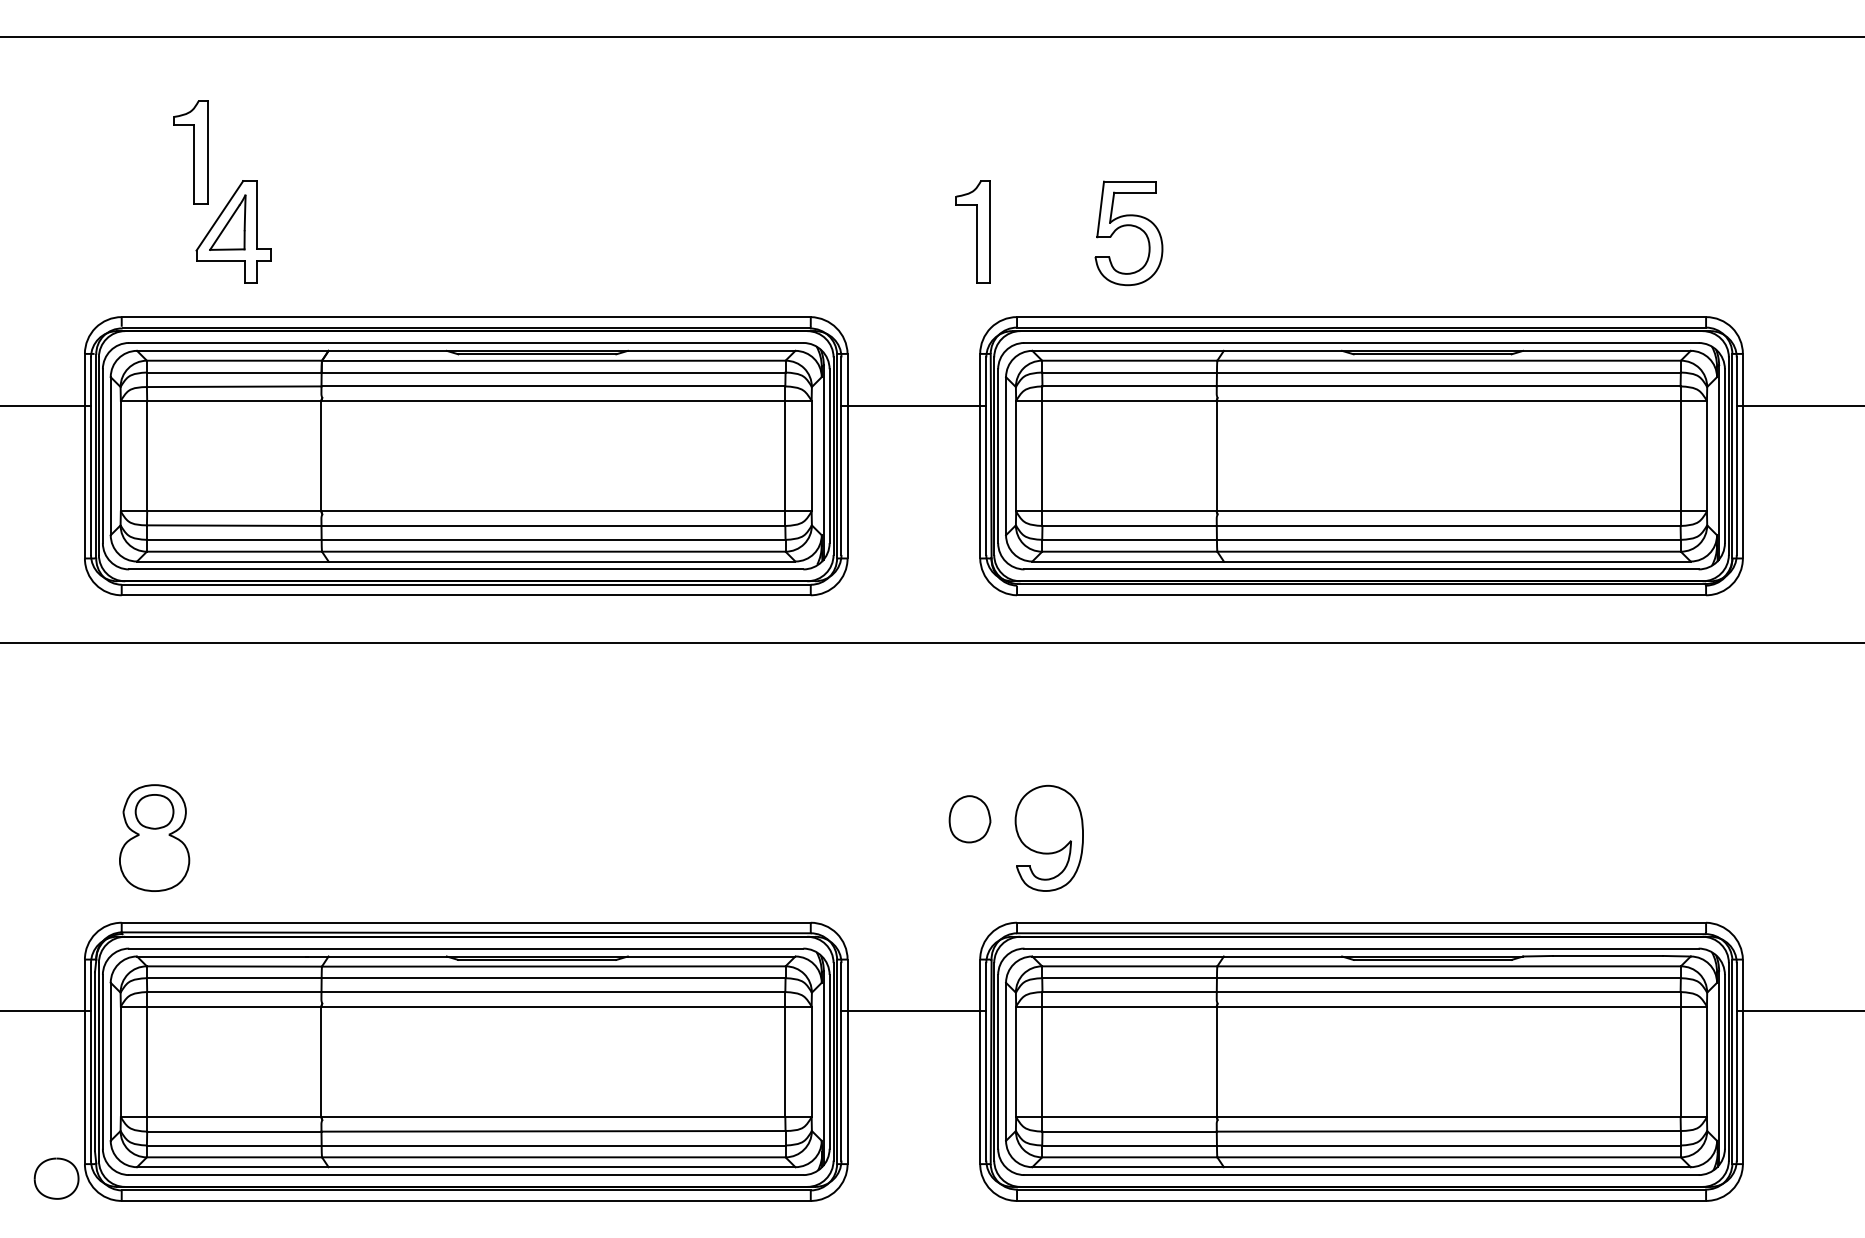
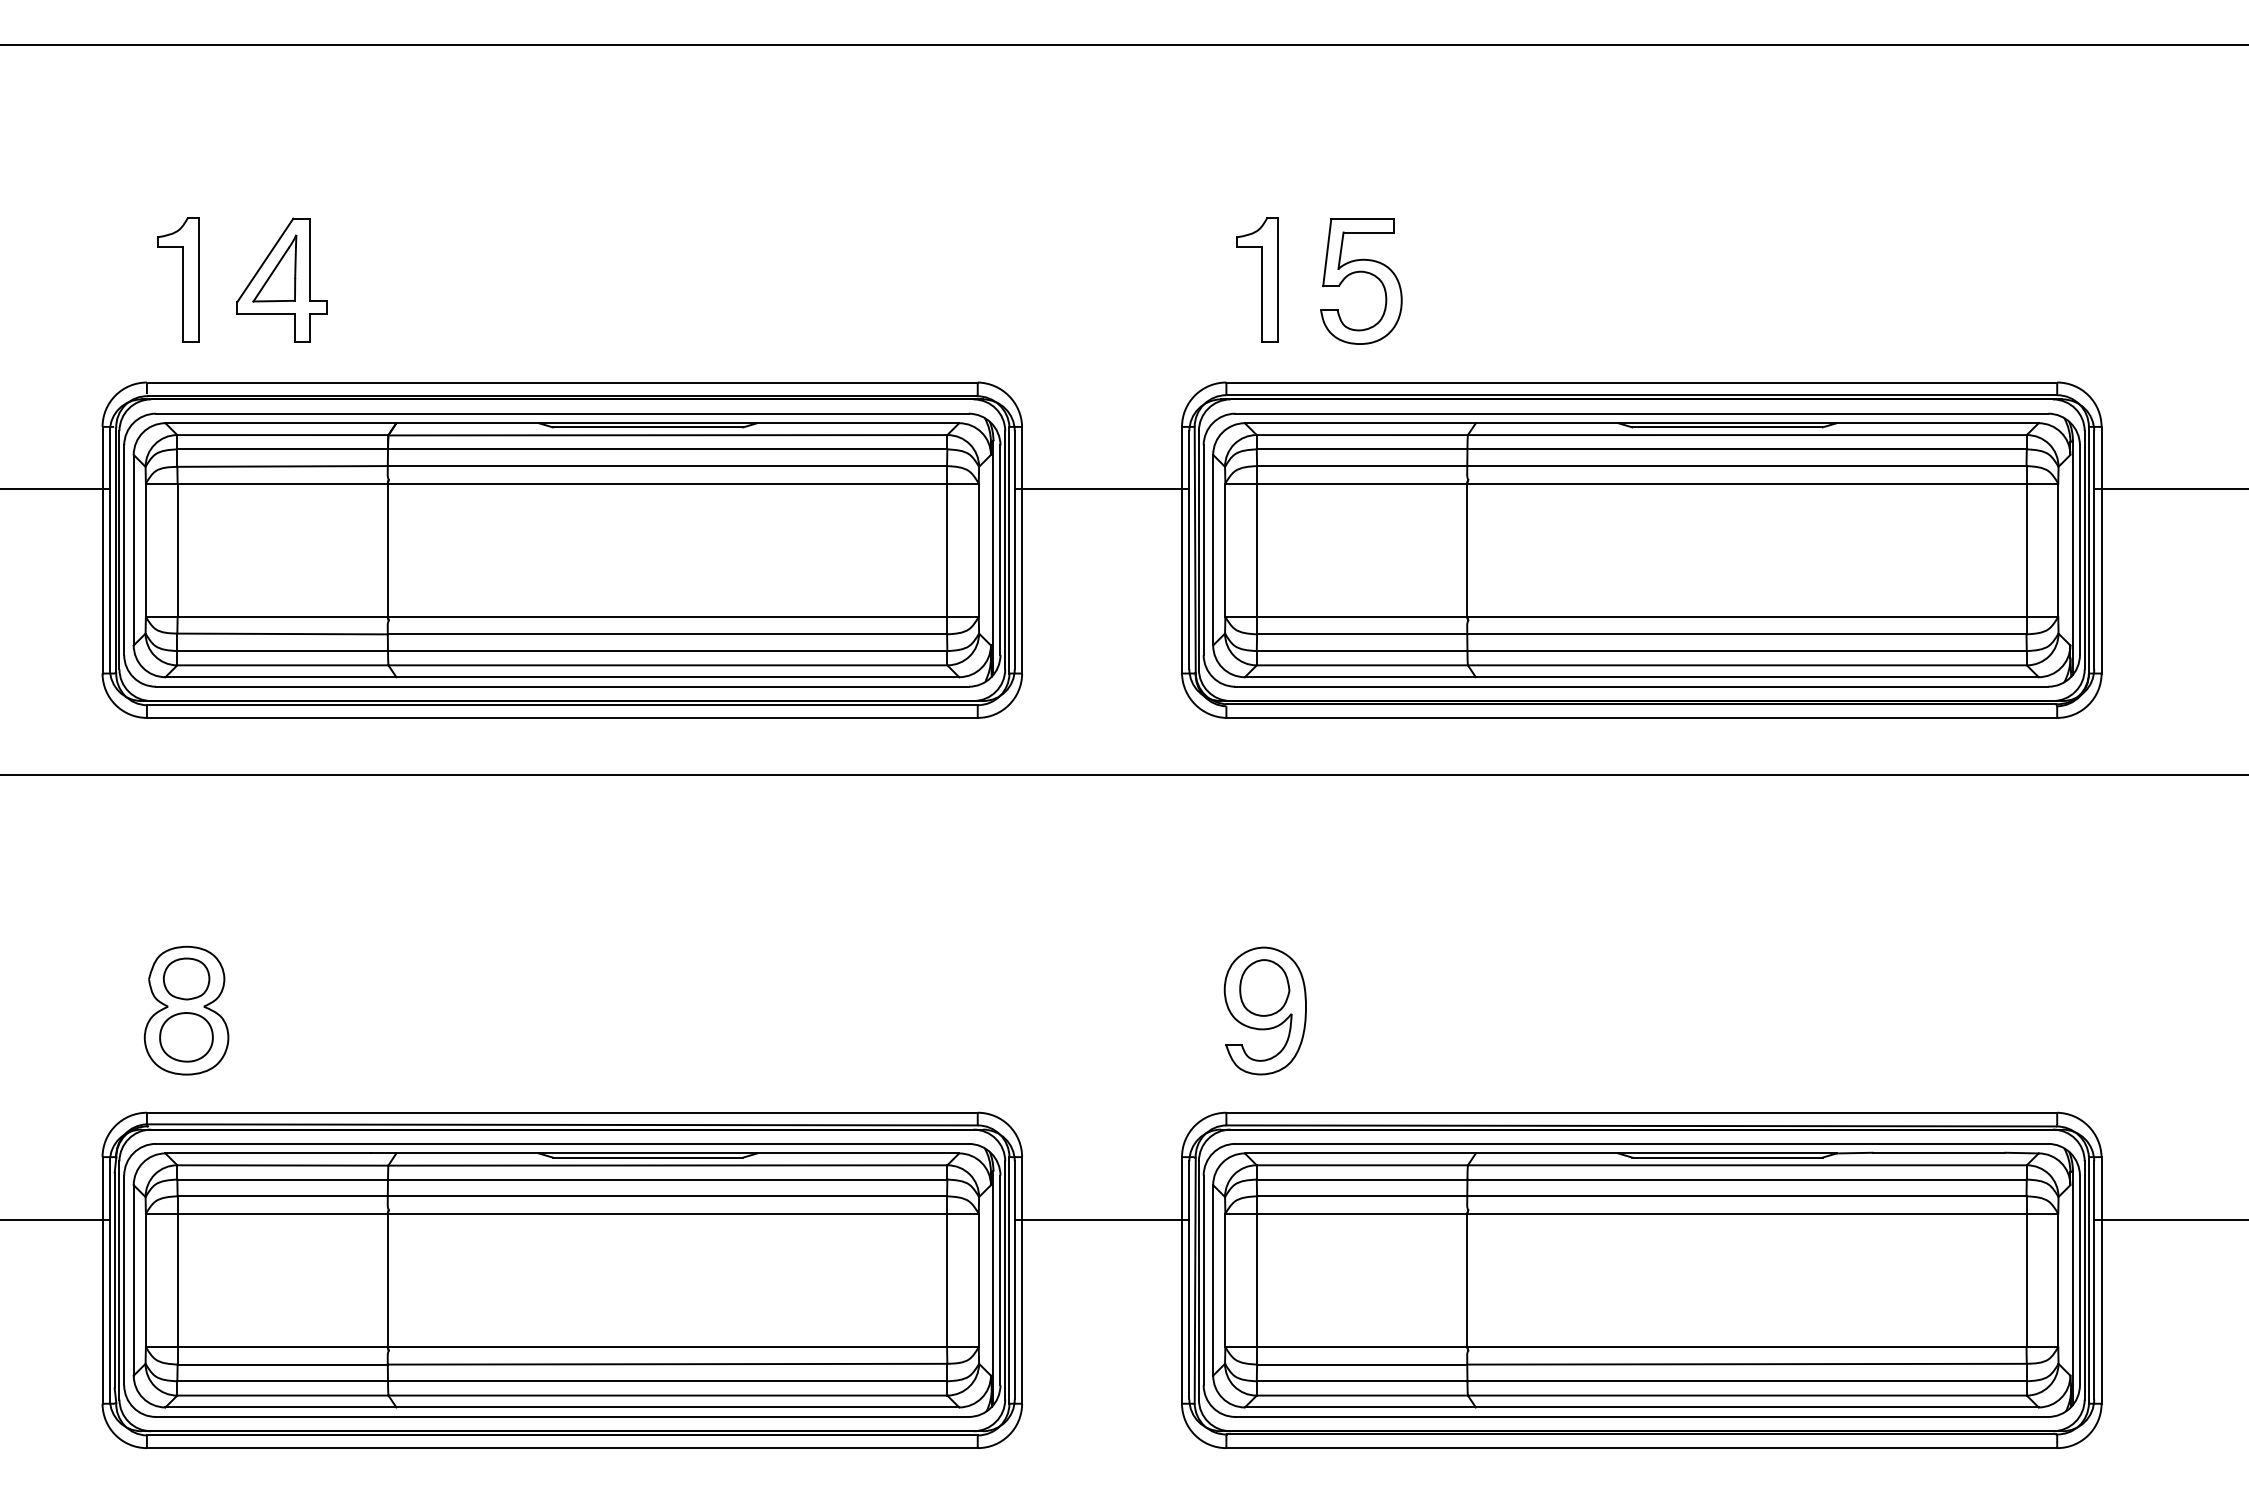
part: (191, 152) -> (178, 279), moved
part: (973, 231) -> (1257, 279), moved
part: (969, 818) -> (1264, 987), moved
part: (56, 1178) -> (186, 1037), moved

